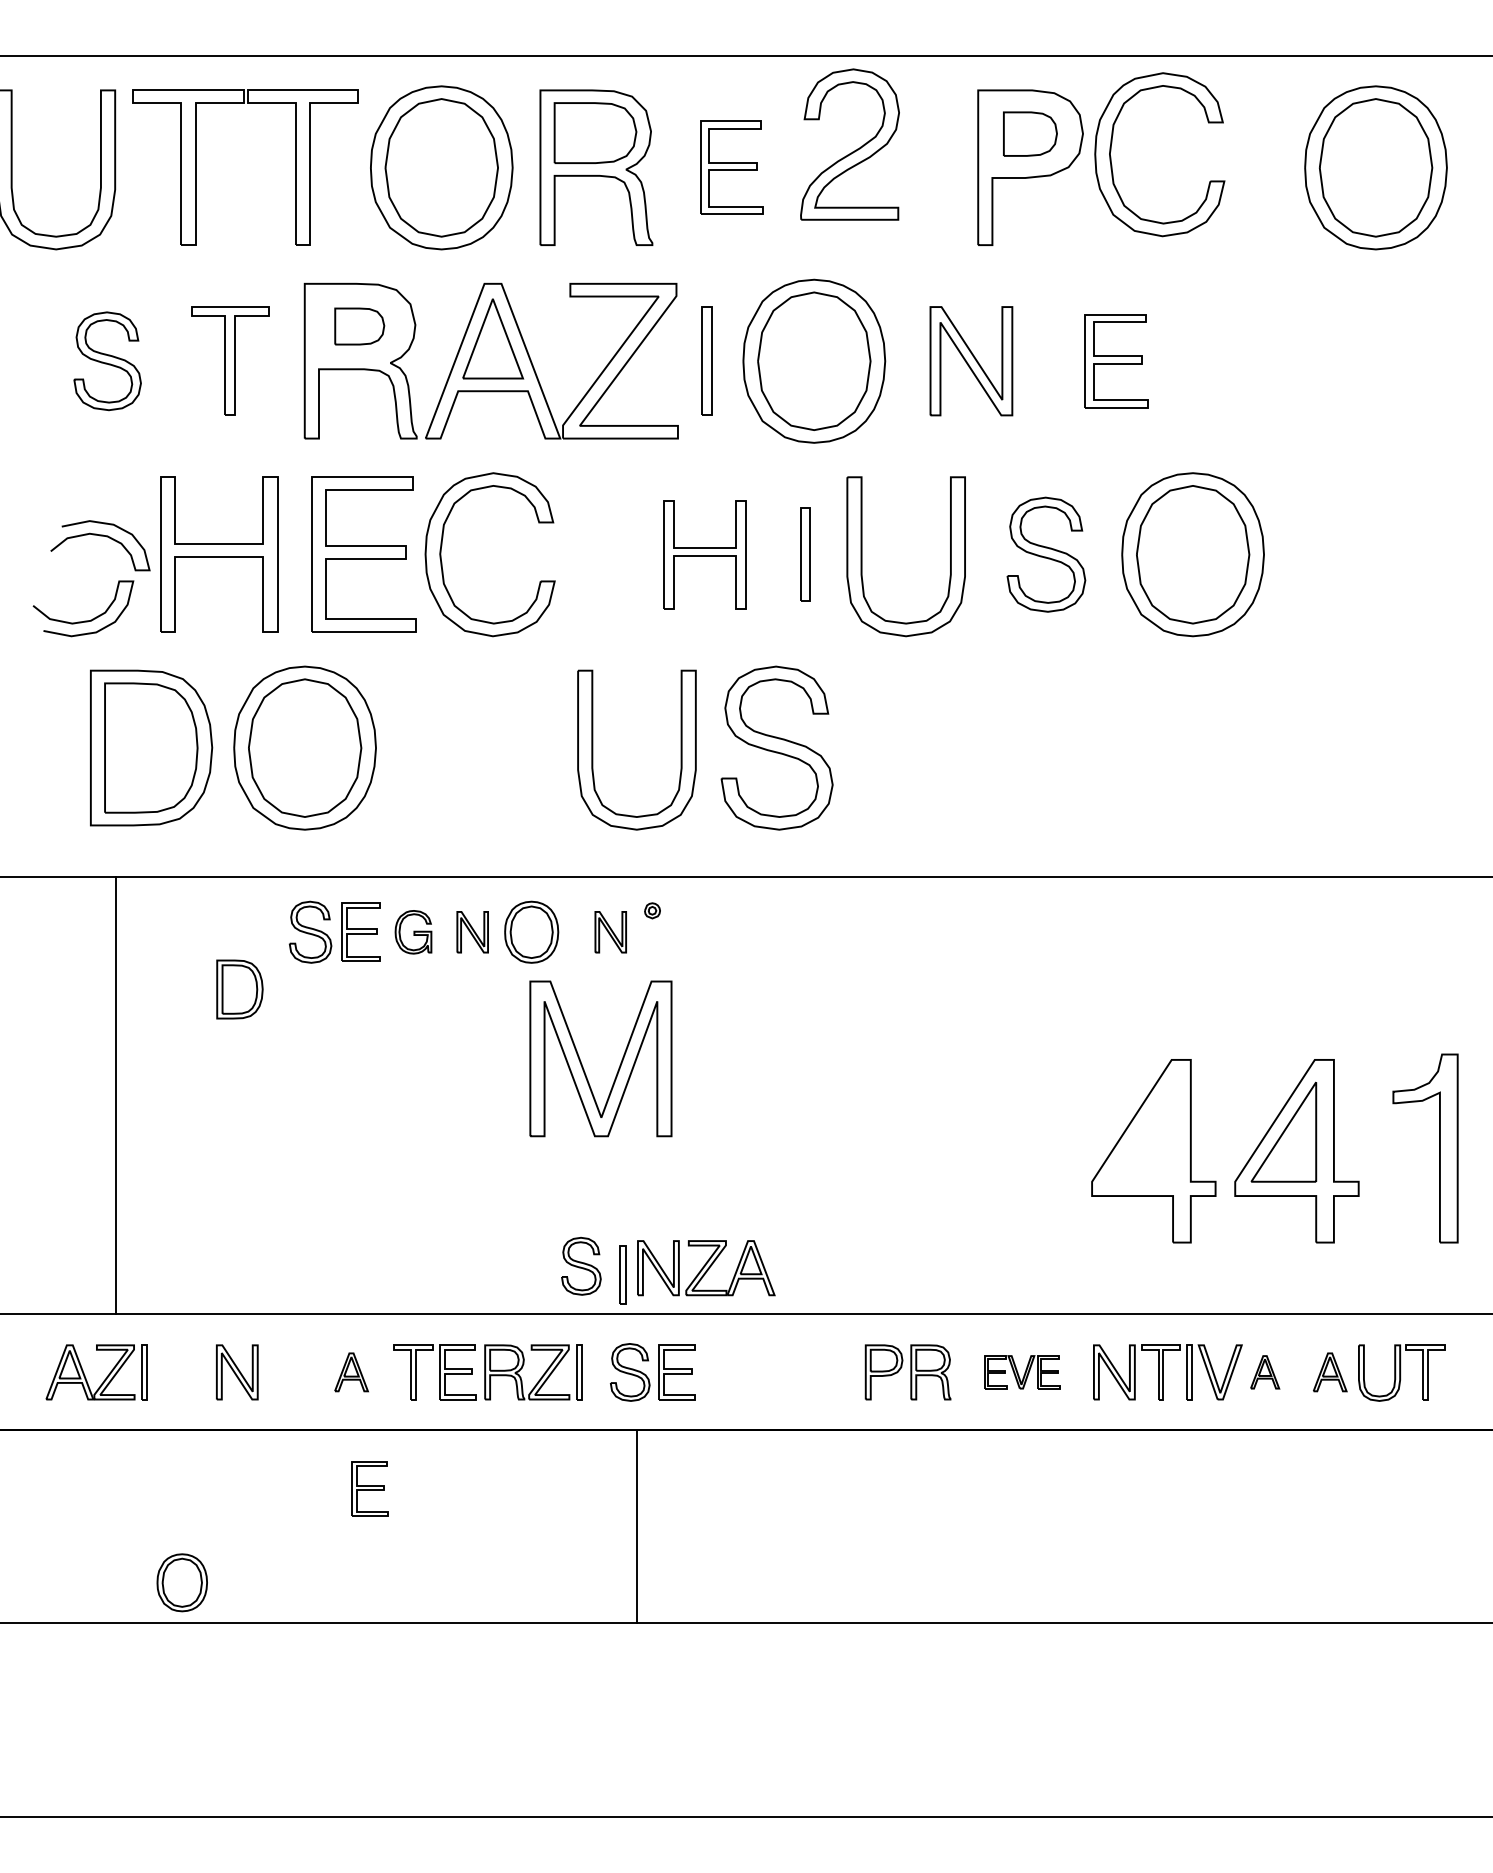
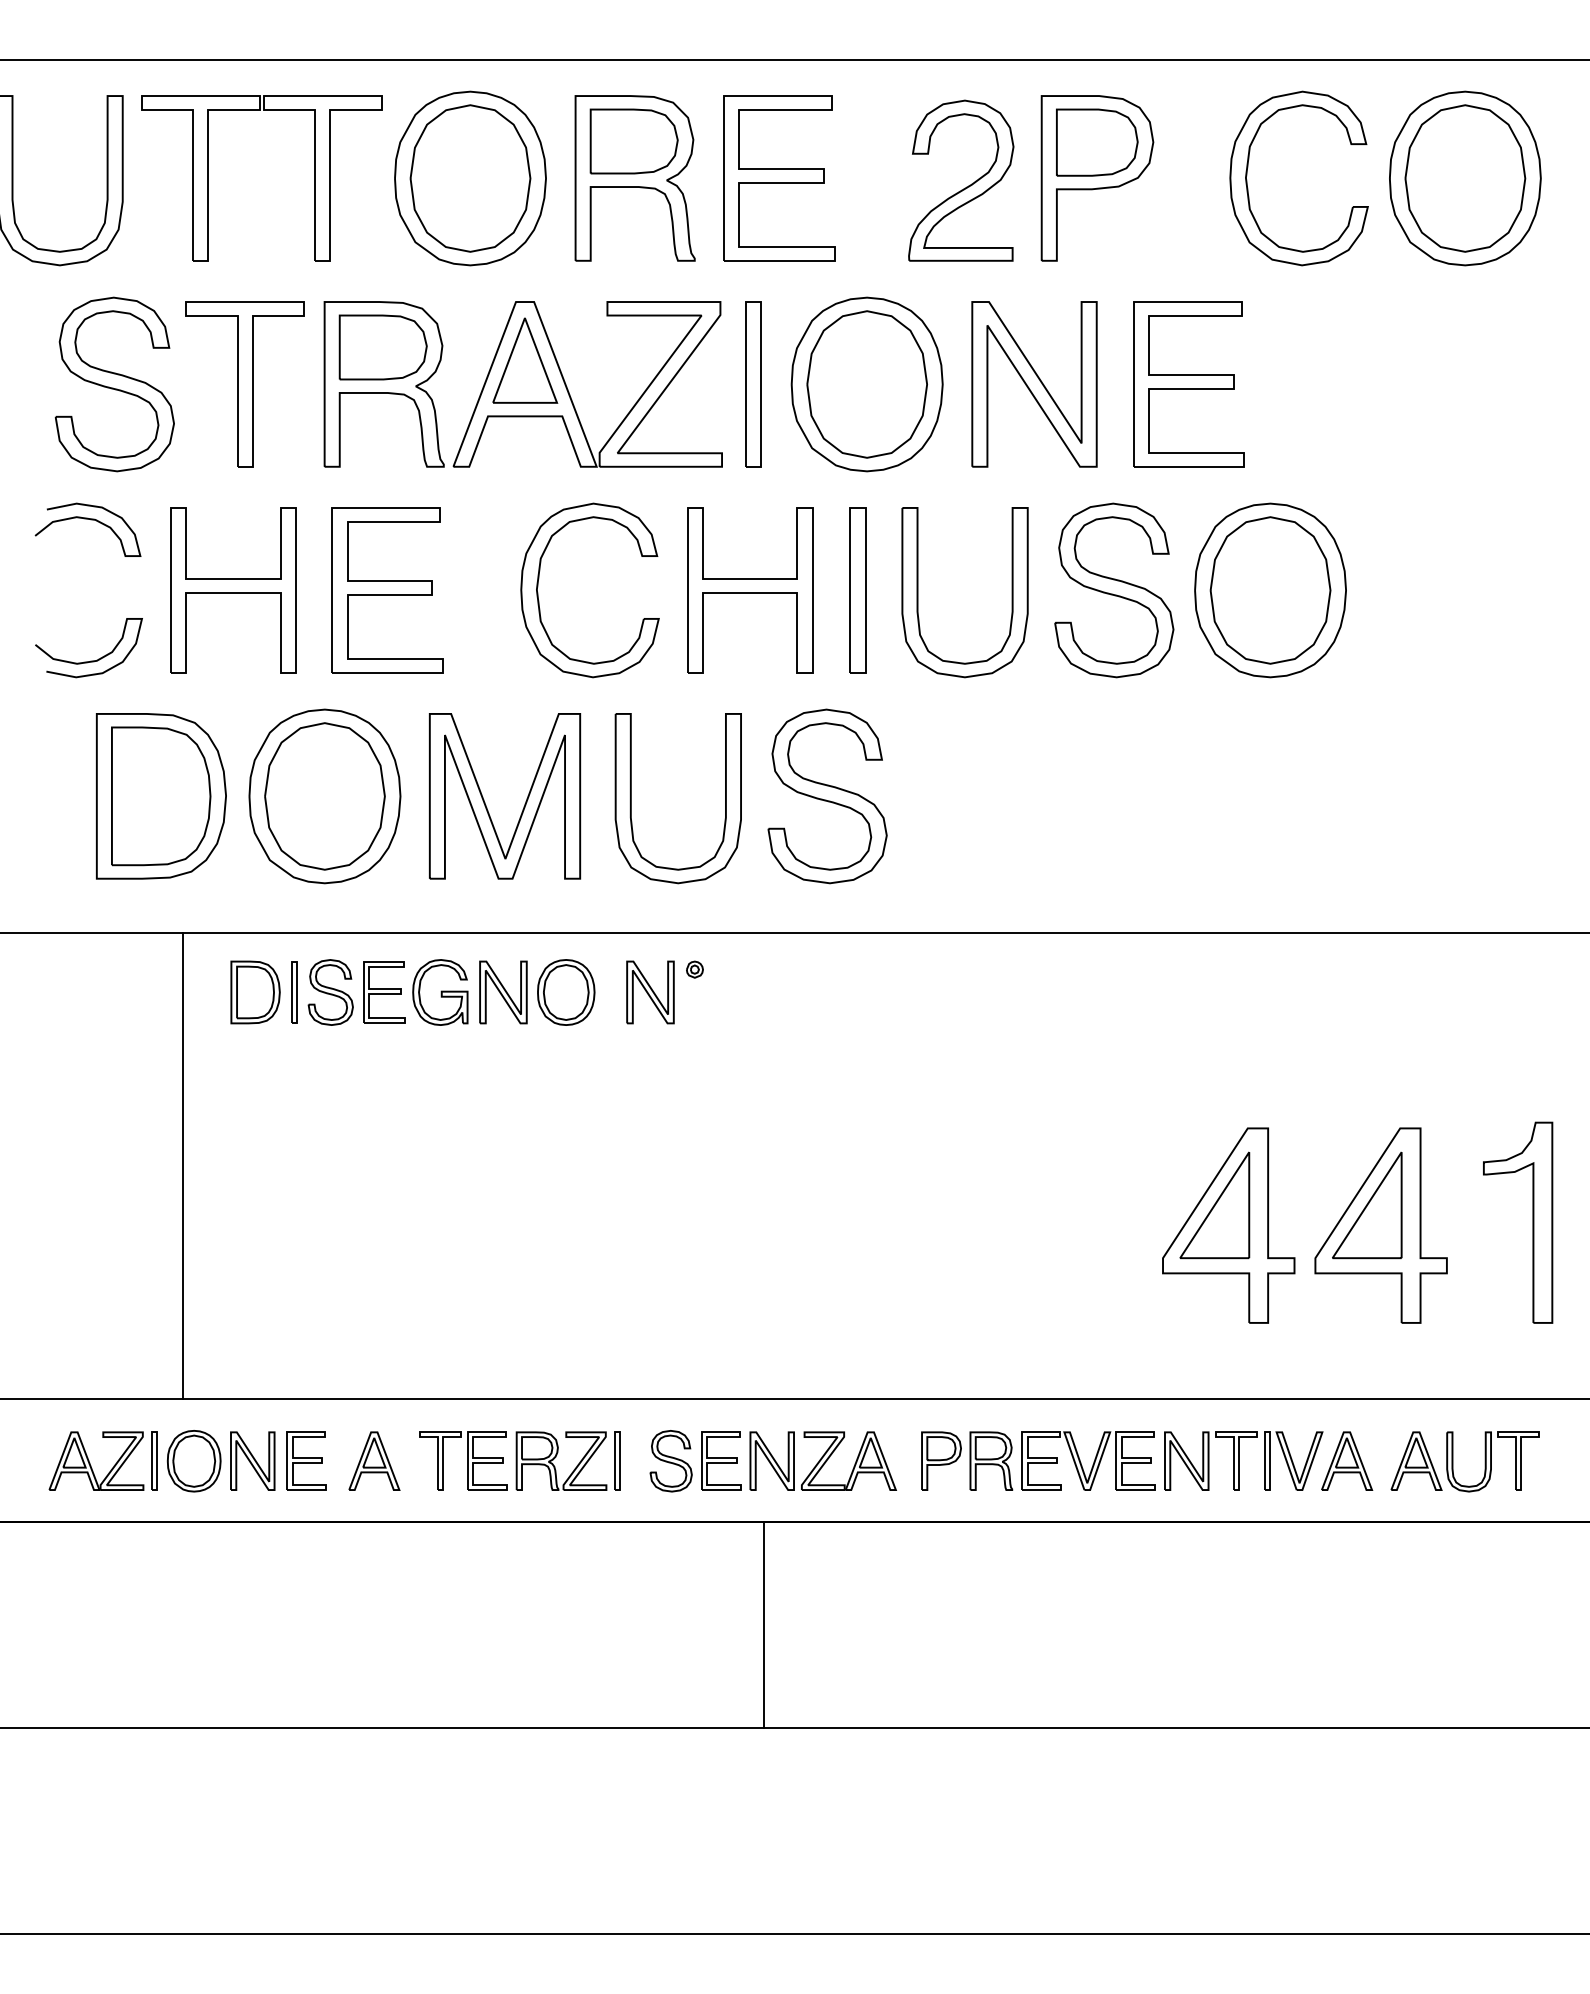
part: (1030, 134) -> (1097, 142), size x1.43
part: (854, 150) -> (966, 186), moved
part: (1112, 164) -> (1248, 188), moved
part: (731, 167) -> (779, 178), size x1.67
part: (359, 326) -> (382, 347), size x1.67
part: (107, 361) -> (114, 384), size x1.67
part: (229, 361) -> (244, 384), size x1.43
part: (707, 361) -> (753, 384), size x1.43
part: (971, 361) -> (1034, 384), size x1.43
part: (1116, 361) -> (1188, 384), size x1.67
curve: (102, 536) -> (90, 520), moved
part: (704, 554) -> (750, 590), size x1.43
part: (805, 554) -> (857, 590), size x1.67
part: (1046, 554) -> (1114, 590), size x1.43
part: (442, 564) -> (539, 600), moved
part: (413, 932) -> (440, 992), size x1.43
part: (472, 932) -> (503, 992), size x1.43
part: (610, 932) -> (650, 992), size x1.43
part: (239, 989) -> (255, 992), moved
part: (619, 1065) -> (524, 803), moved
line: (115, 1094) -> (183, 1165), moved
part: (1140, 1132) -> (1214, 1205), added
part: (580, 1266) -> (618, 1348), removed
part: (705, 1267) -> (822, 1460), moved
part: (623, 1275) -> (294, 992), moved
part: (351, 1371) -> (374, 1460), size x1.43
part: (1022, 1371) -> (1088, 1460), size x1.67
part: (1265, 1371) -> (1347, 1460), size x1.67
part: (1330, 1371) -> (1416, 1460), size x1.43
part: (369, 1488) -> (306, 1460), moved
line: (637, 1526) -> (764, 1625), moved
part: (181, 1583) -> (193, 1461), moved

